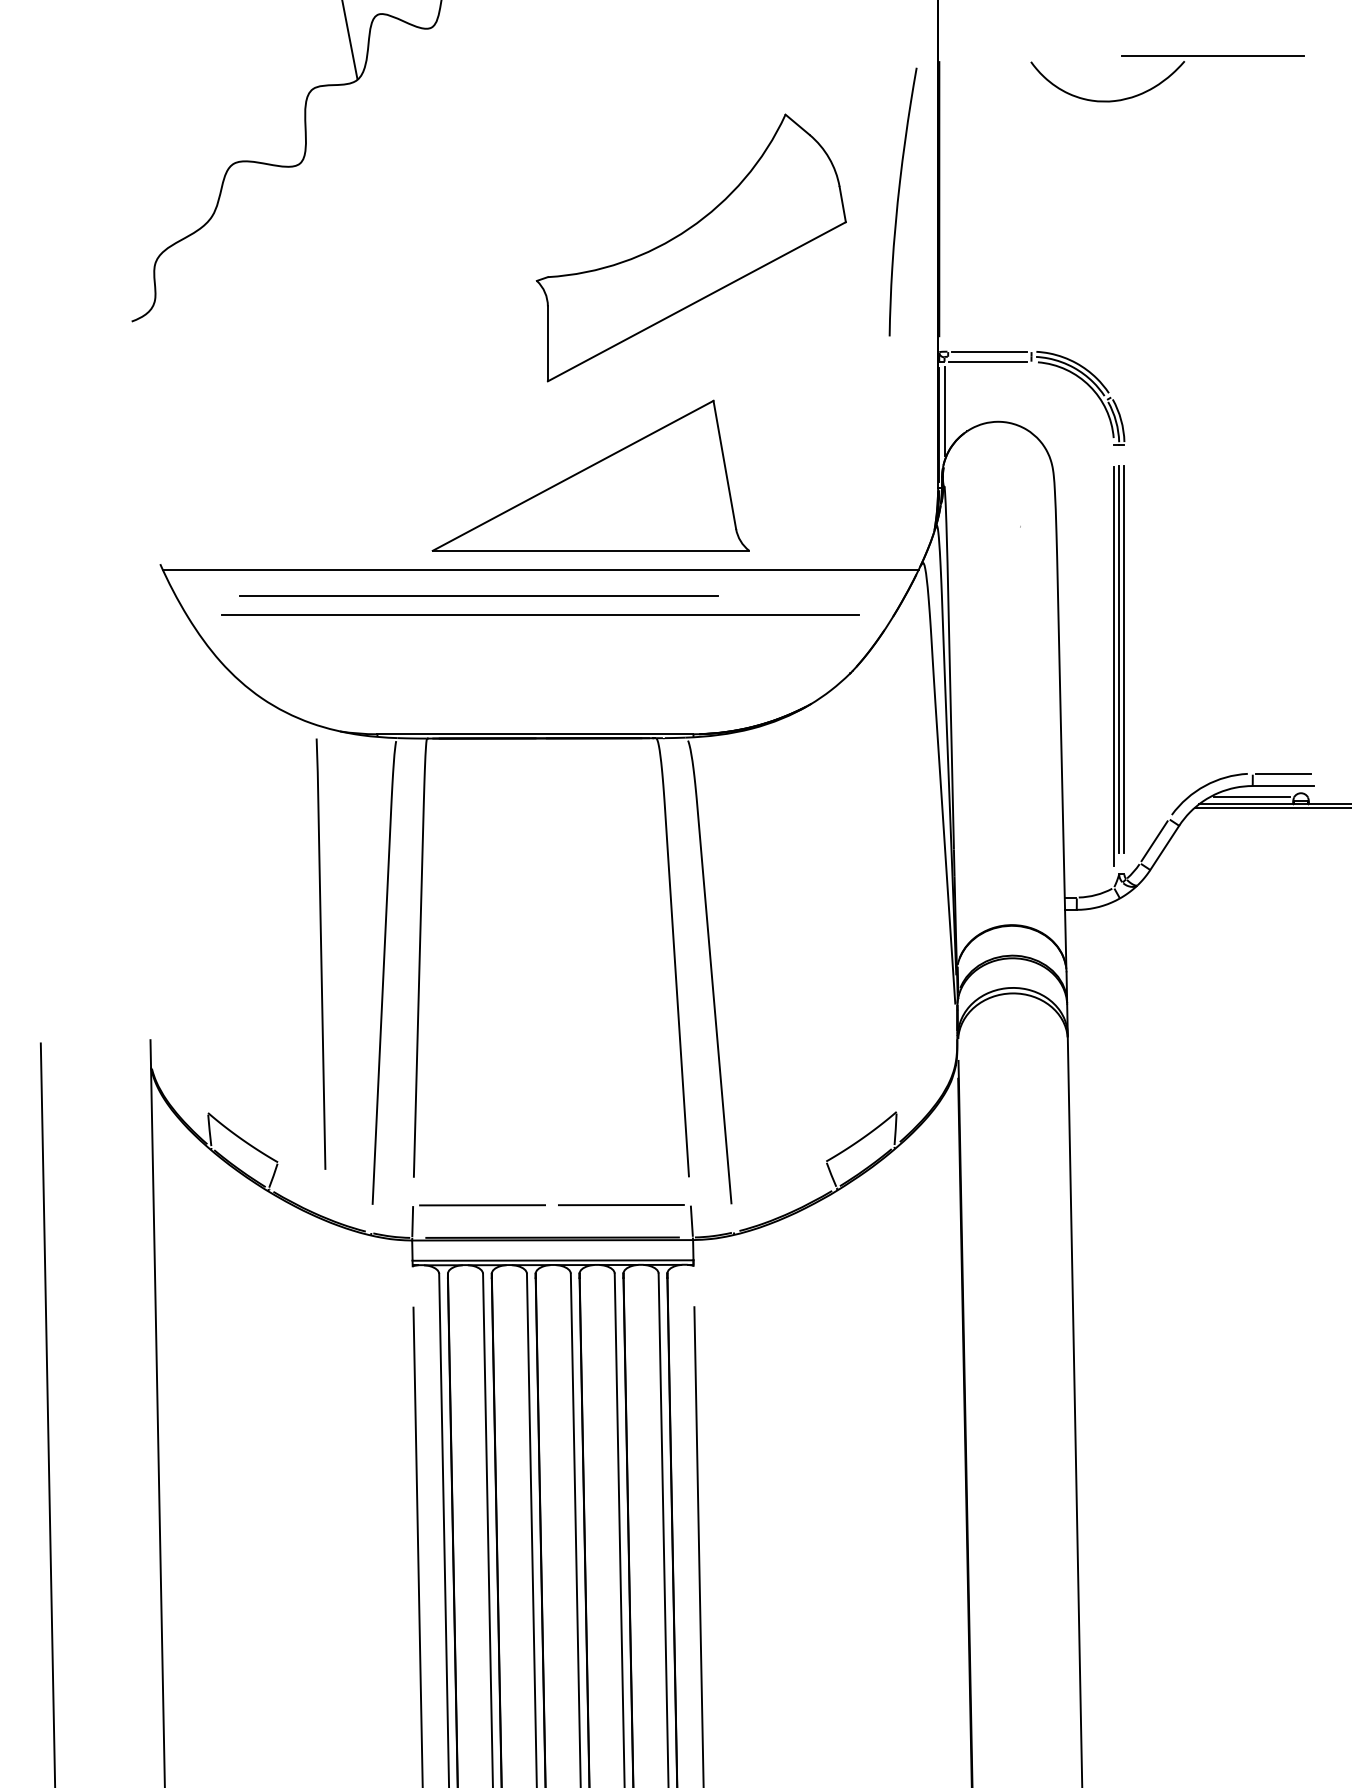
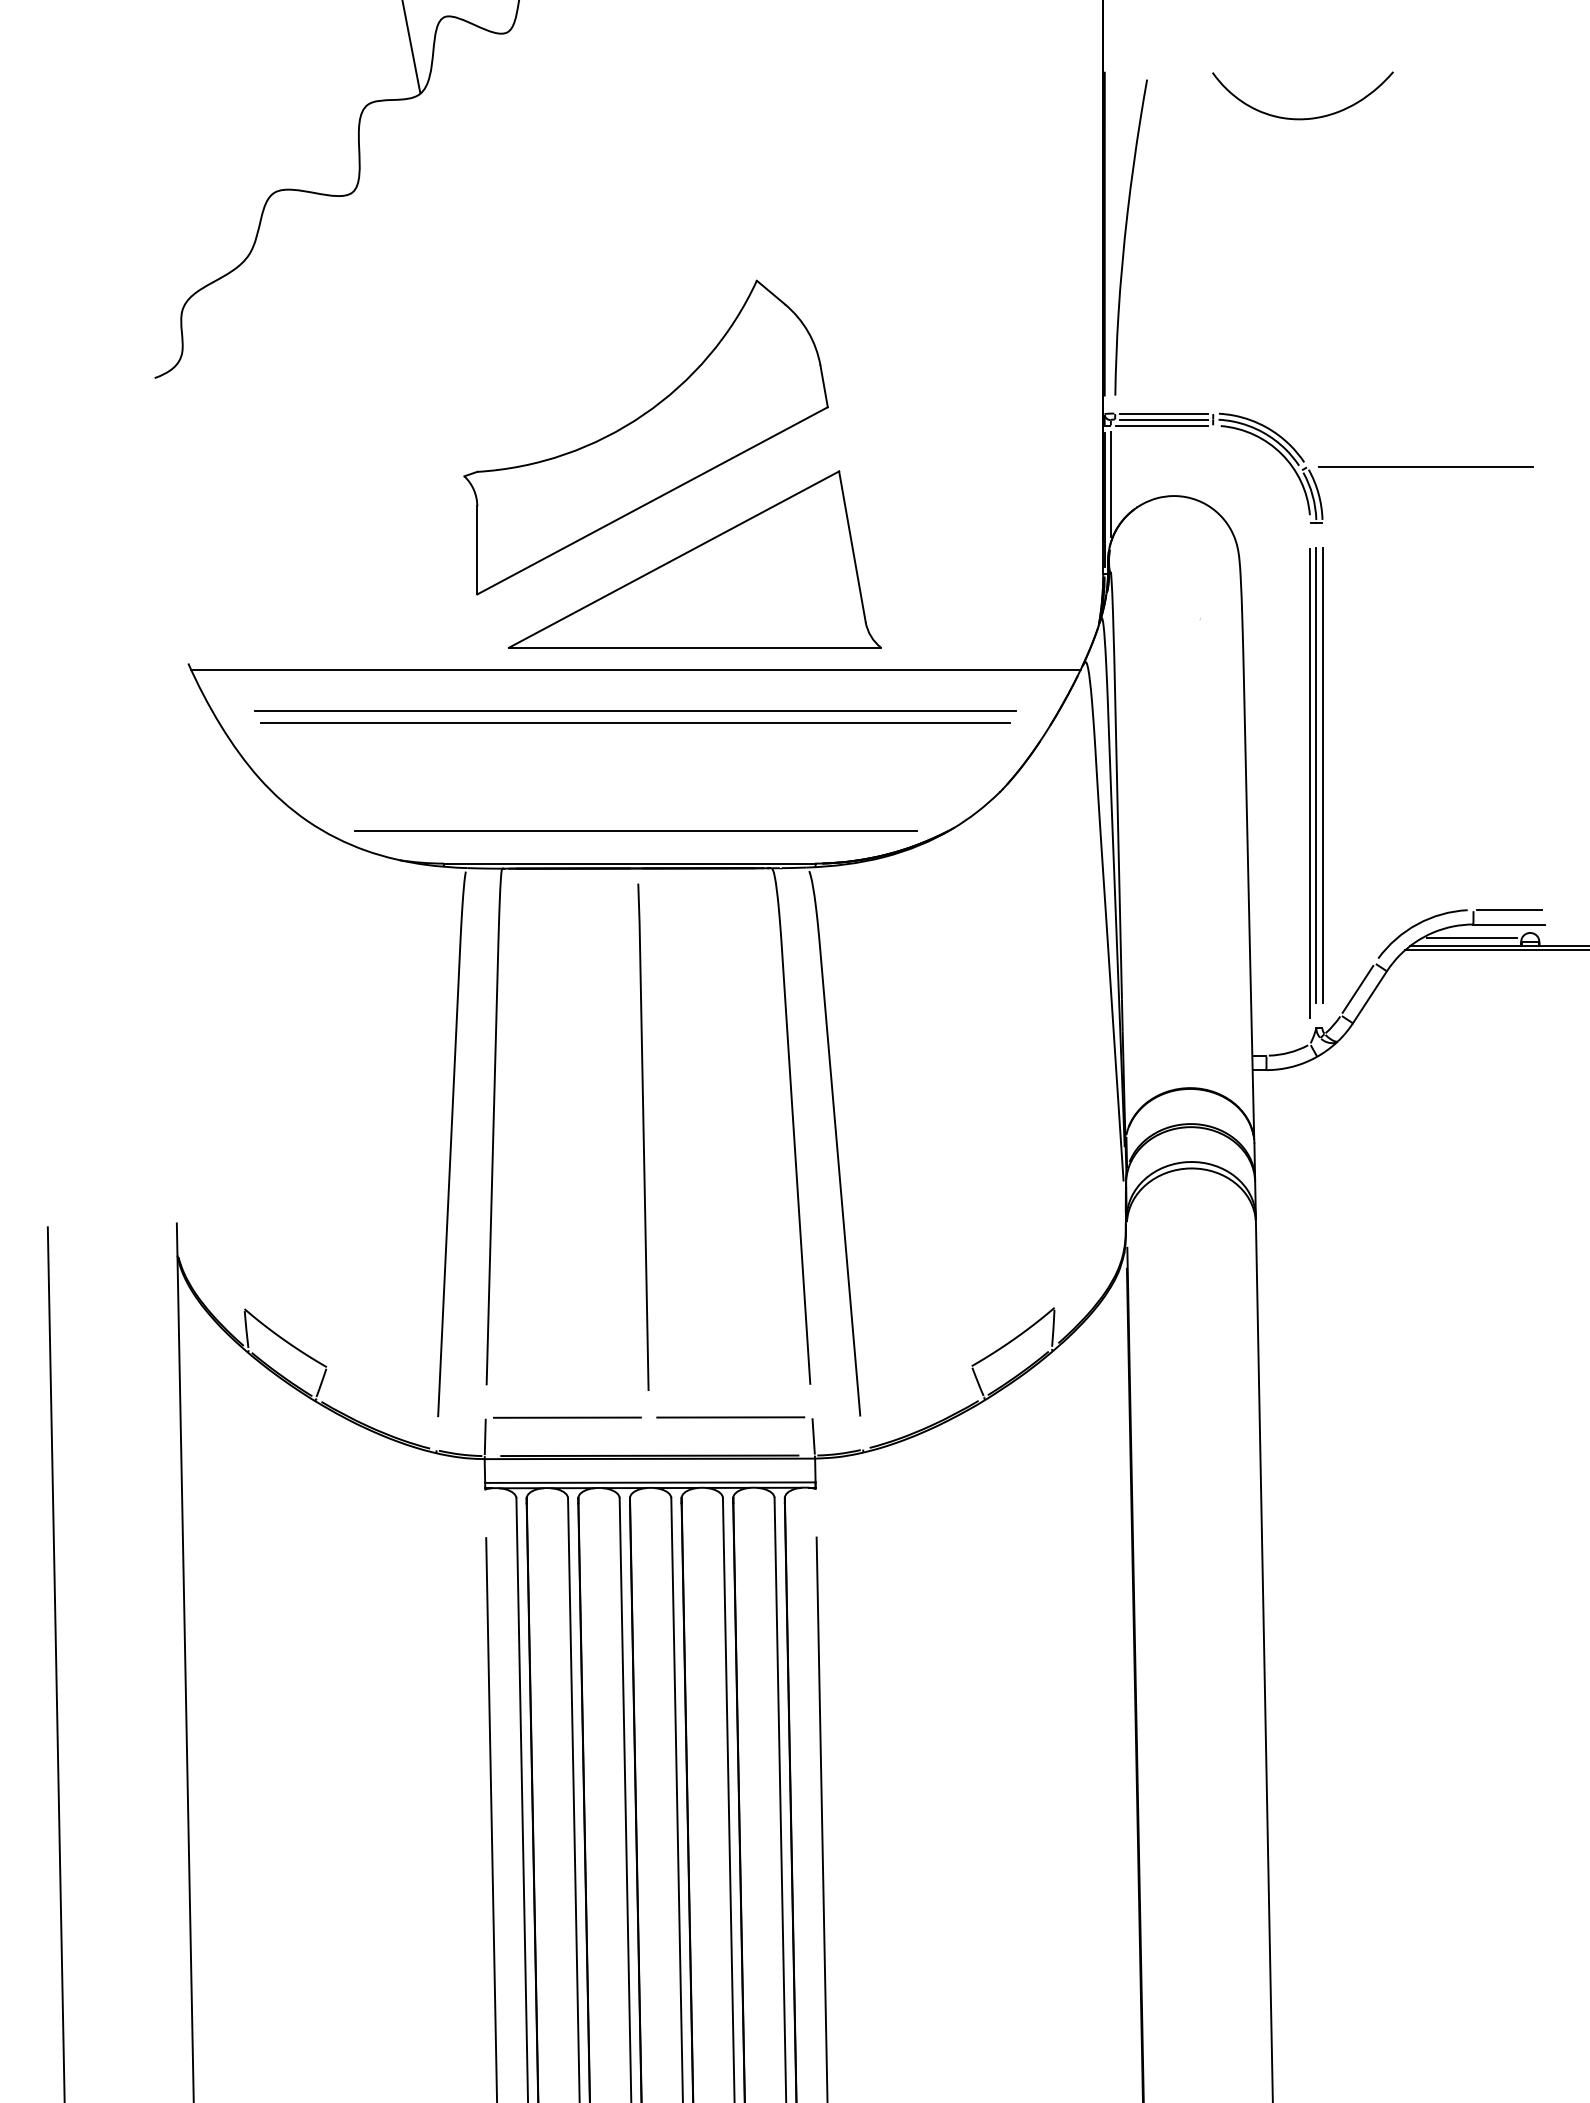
line: (1211, 54) -> (1425, 466), moved
curve: (899, 199) -> (1126, 234), moved
part: (690, 247) -> (645, 437), moved
line: (990, 356) -> (1164, 419), added
line: (478, 595) -> (635, 830), moved
line: (540, 604) -> (635, 711), added
line: (321, 953) -> (643, 1136), moved

